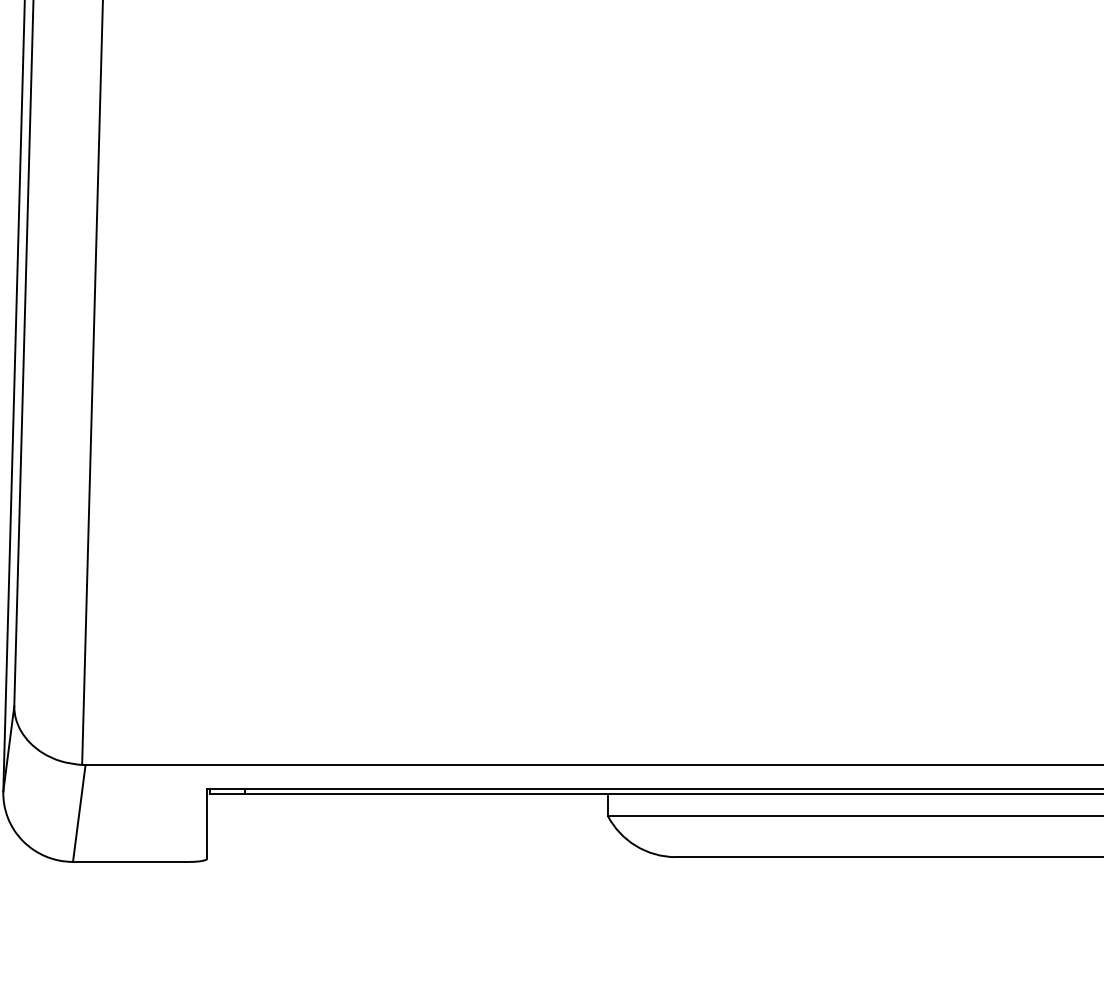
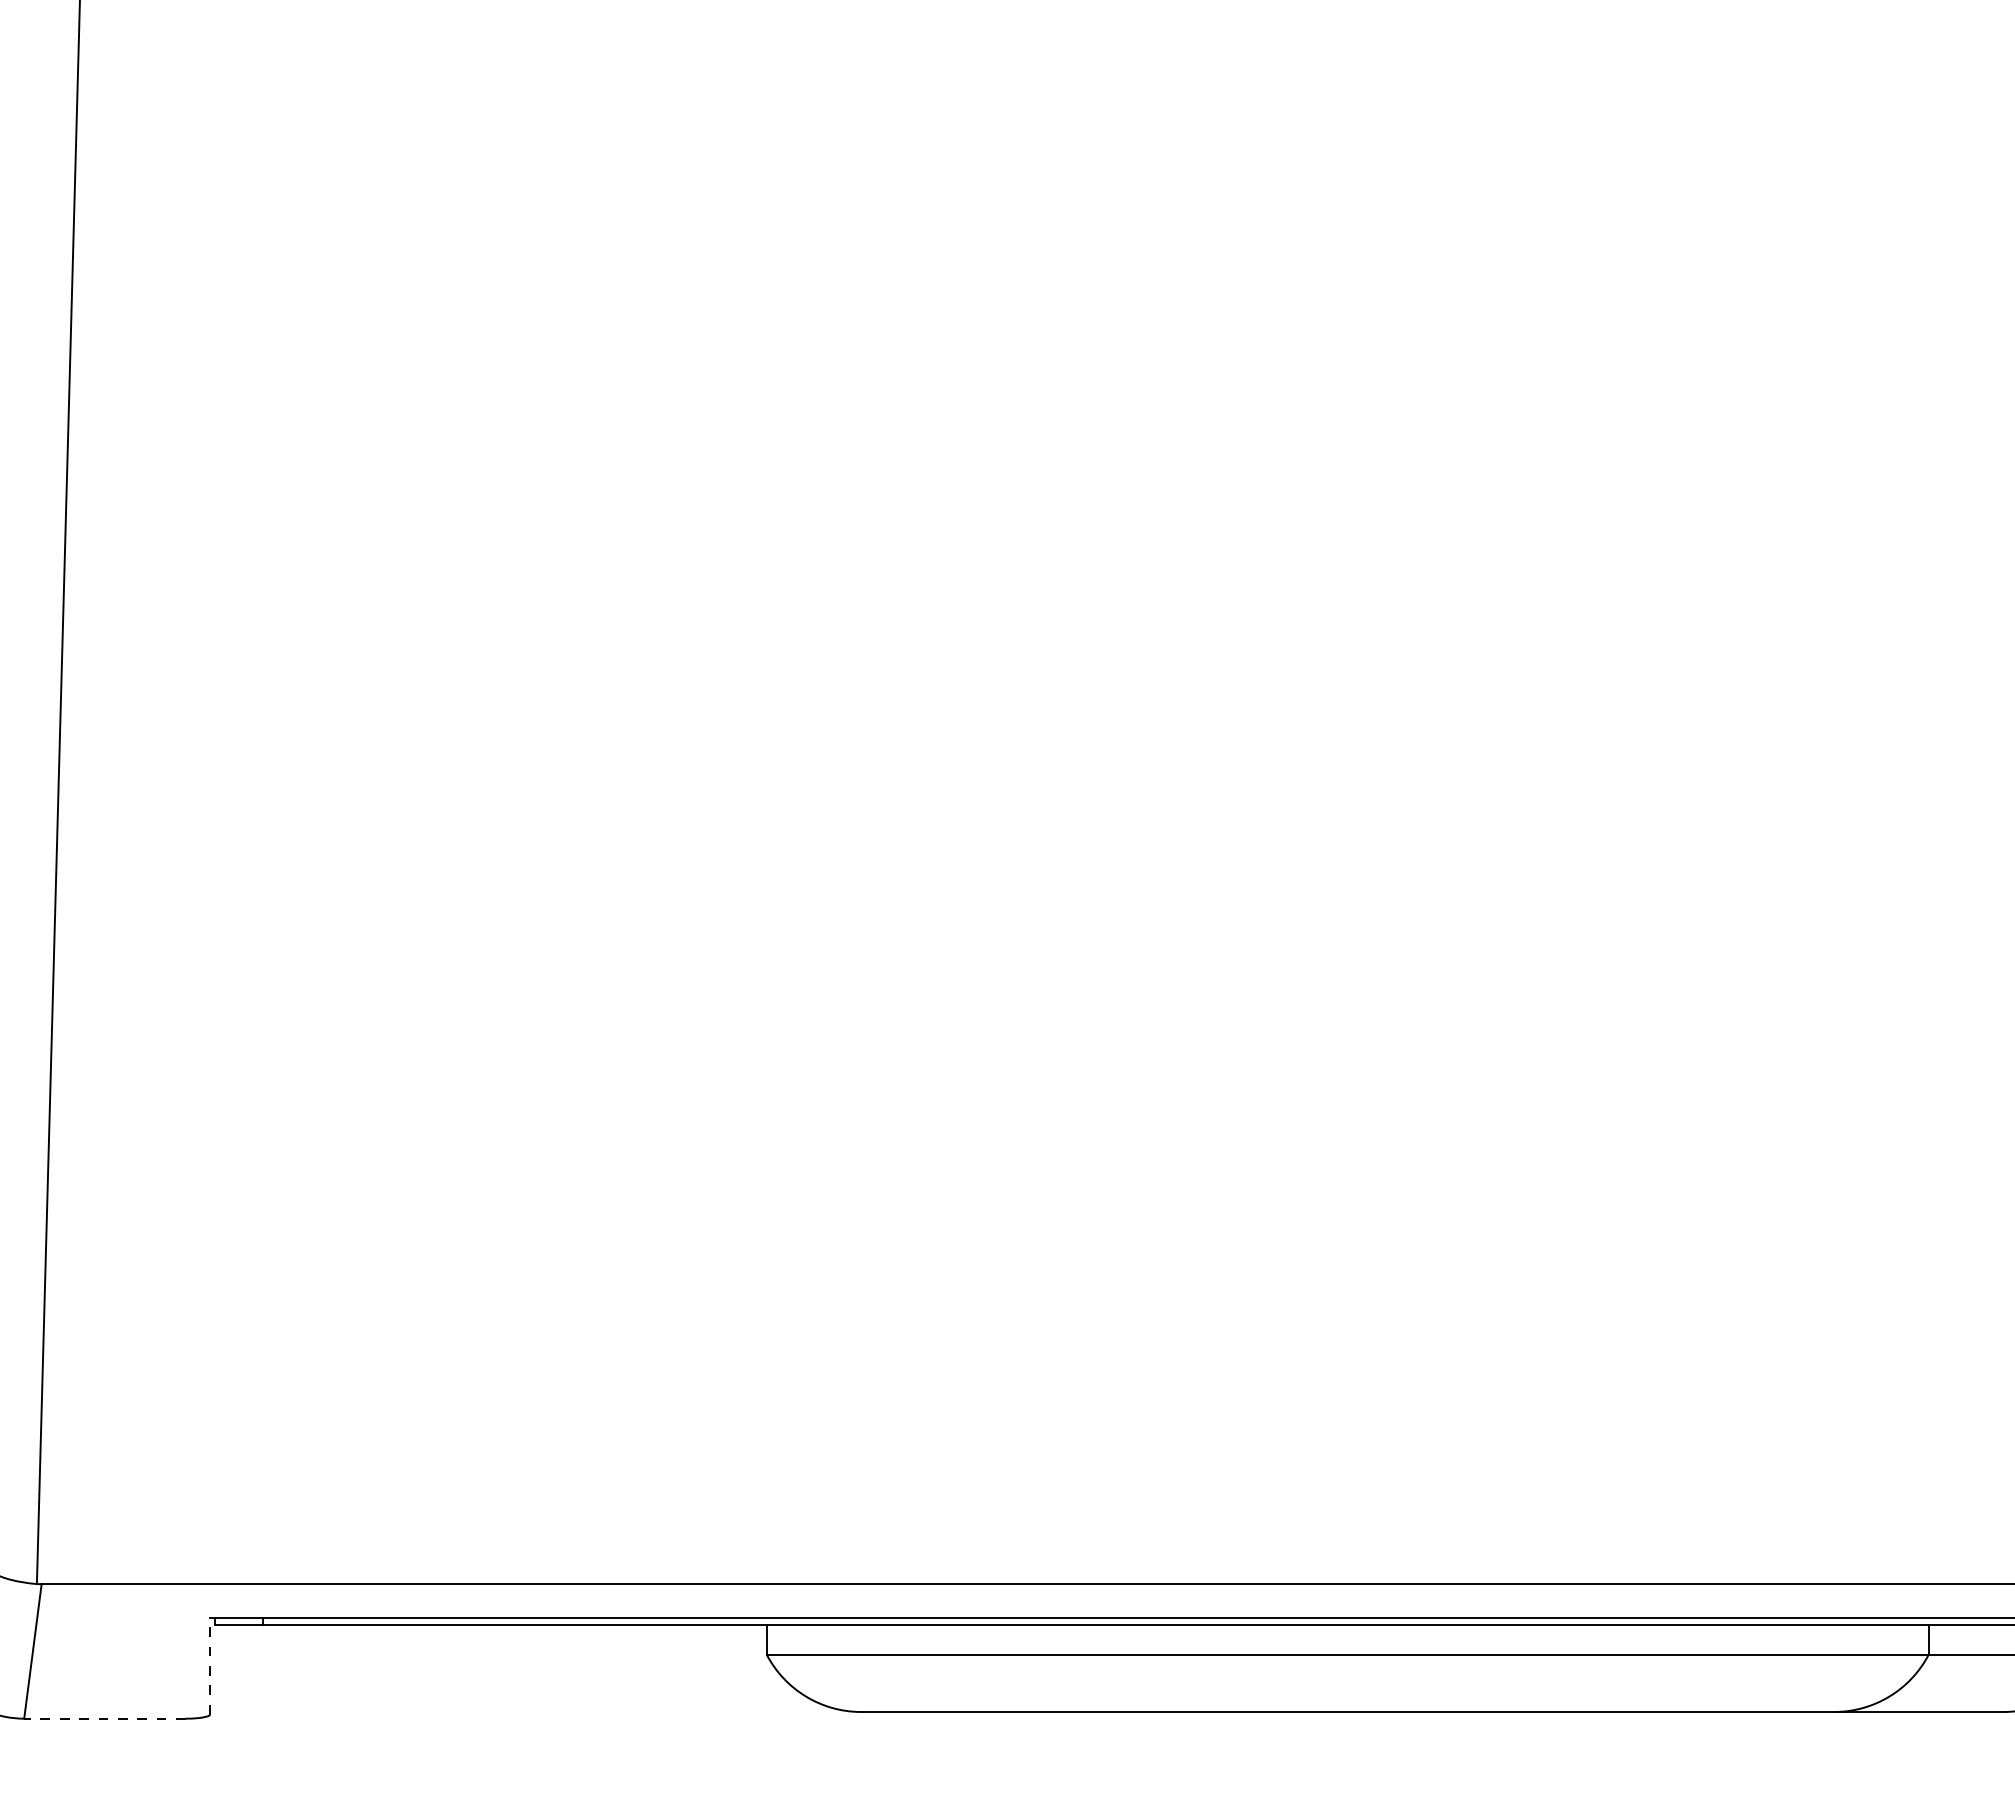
line: (206, 823) -> (209, 1665), solid -> dashed
line: (130, 861) -> (104, 1718), solid -> dashed

